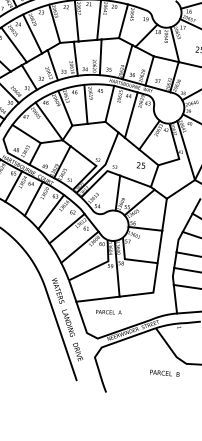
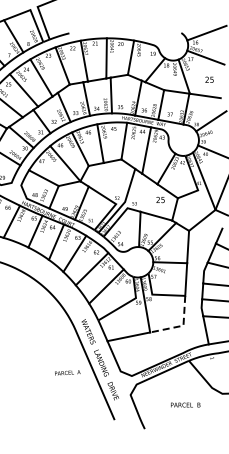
line: (151, 293) -> (181, 326), solid -> dashed
text: (108, 311) -> (67, 372), moved
text: (164, 372) -> (185, 404), moved

